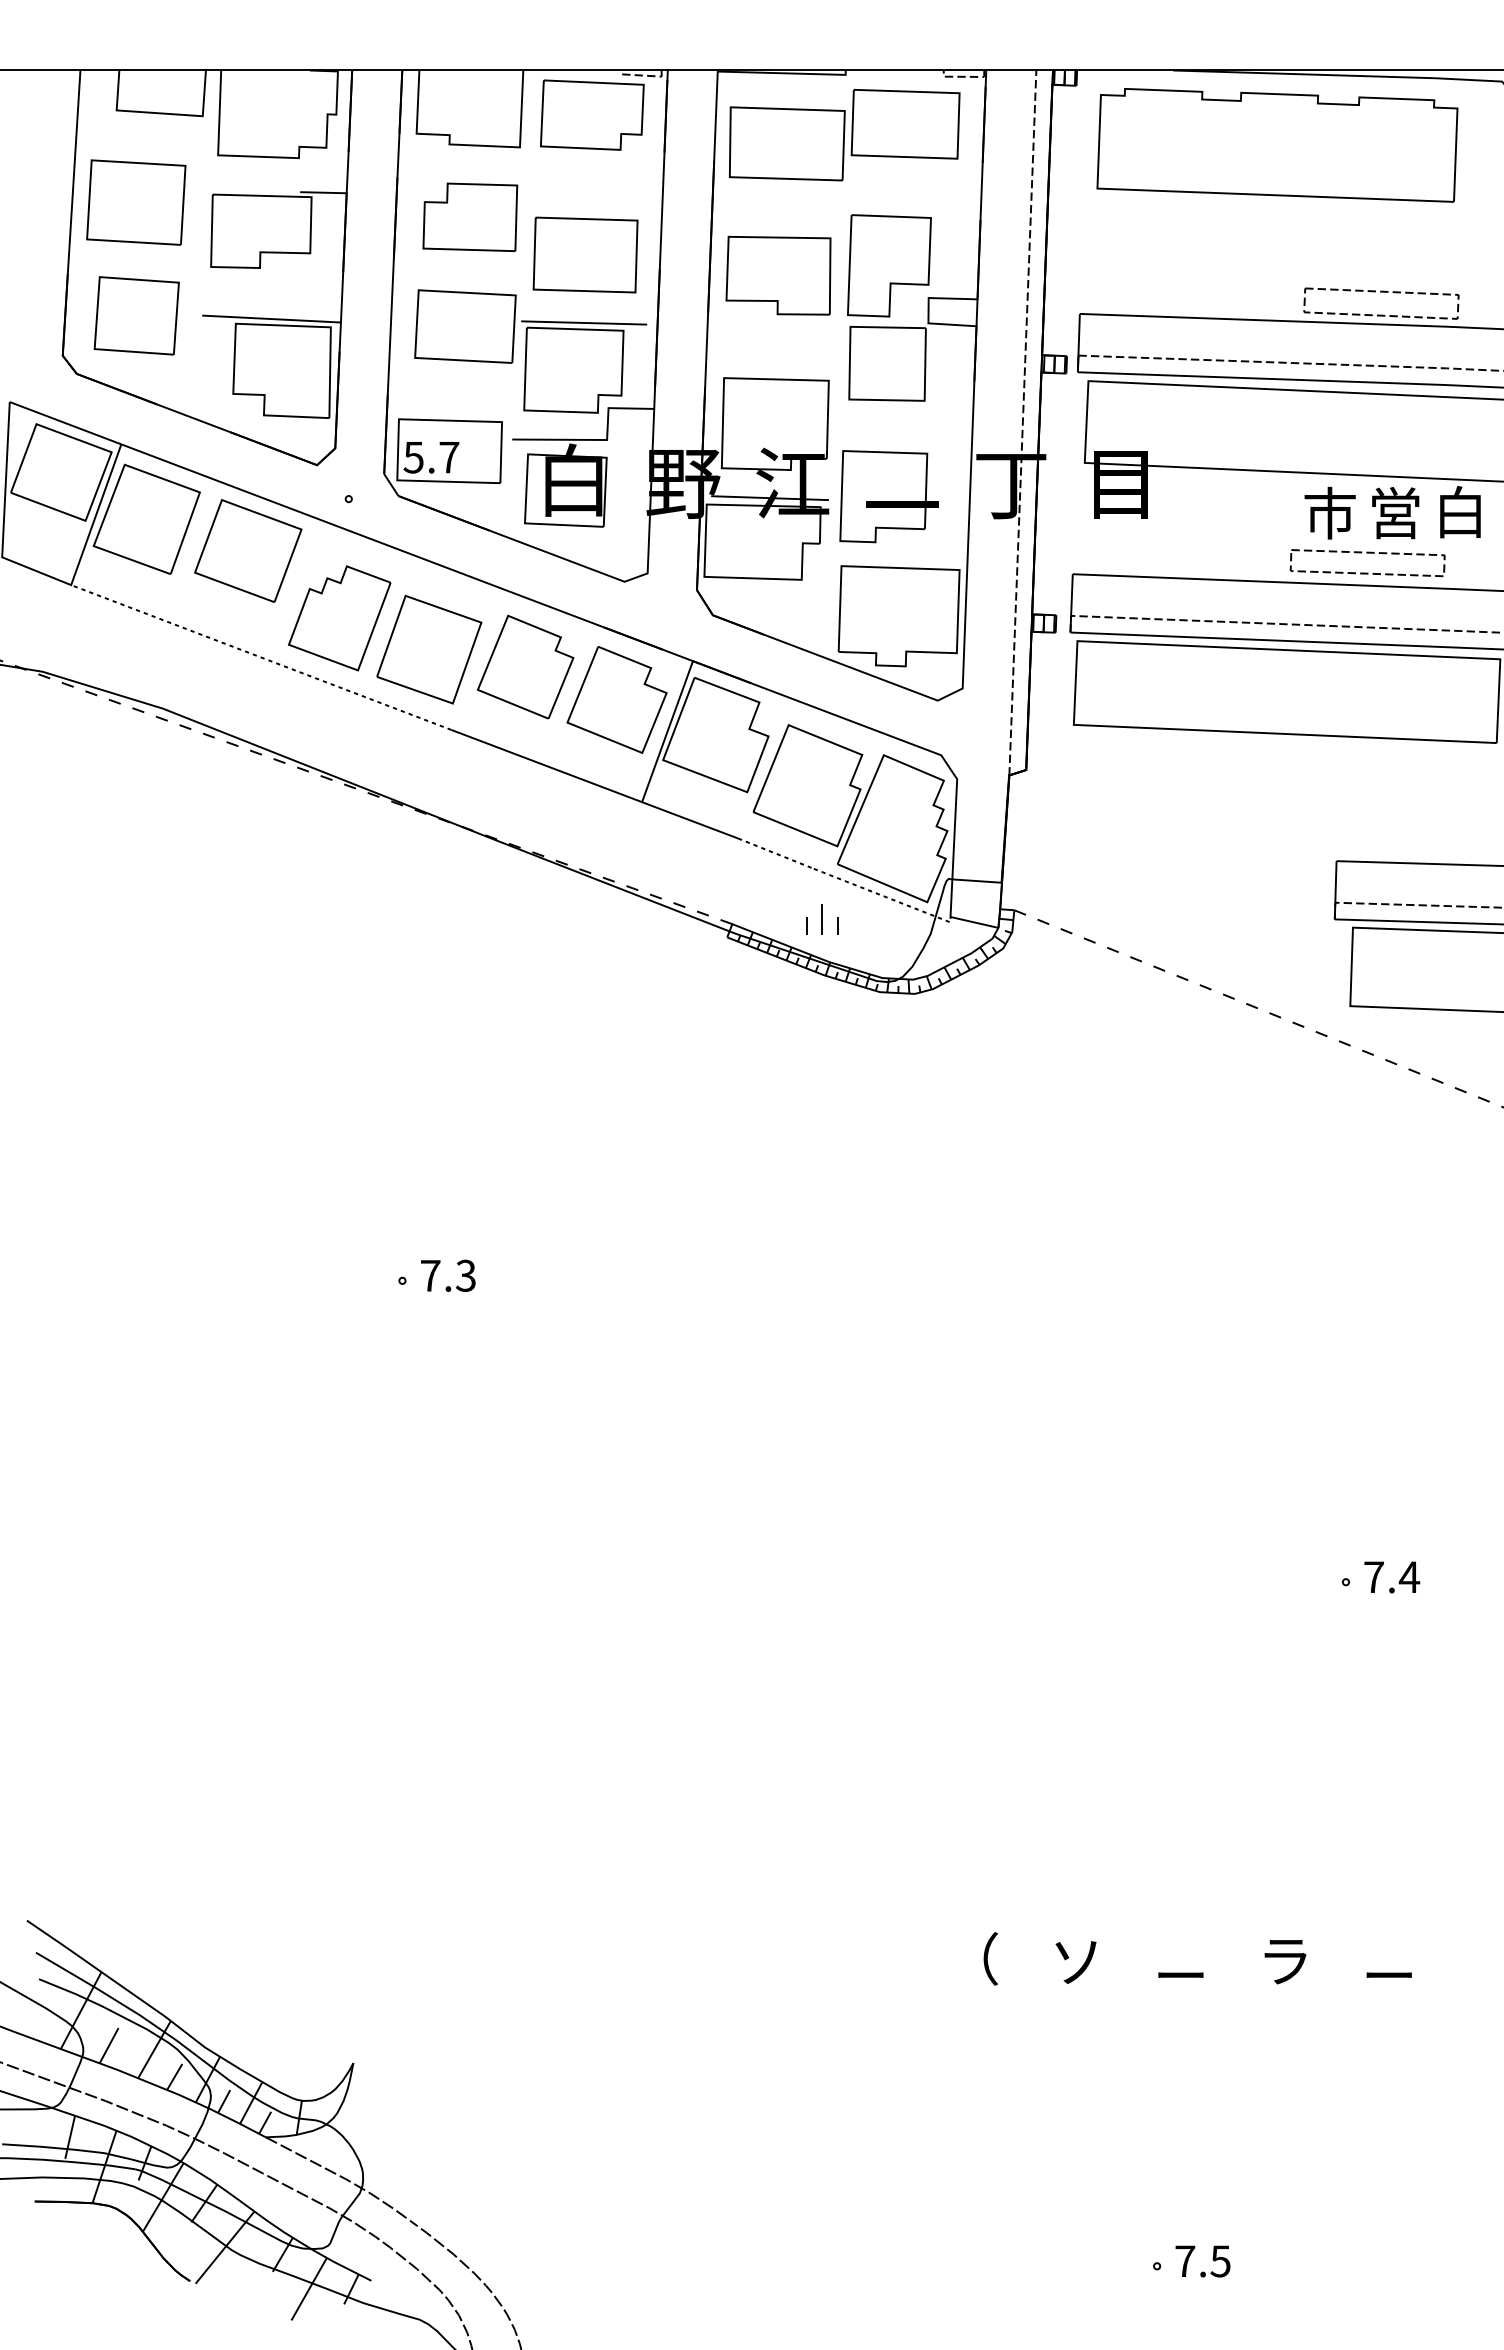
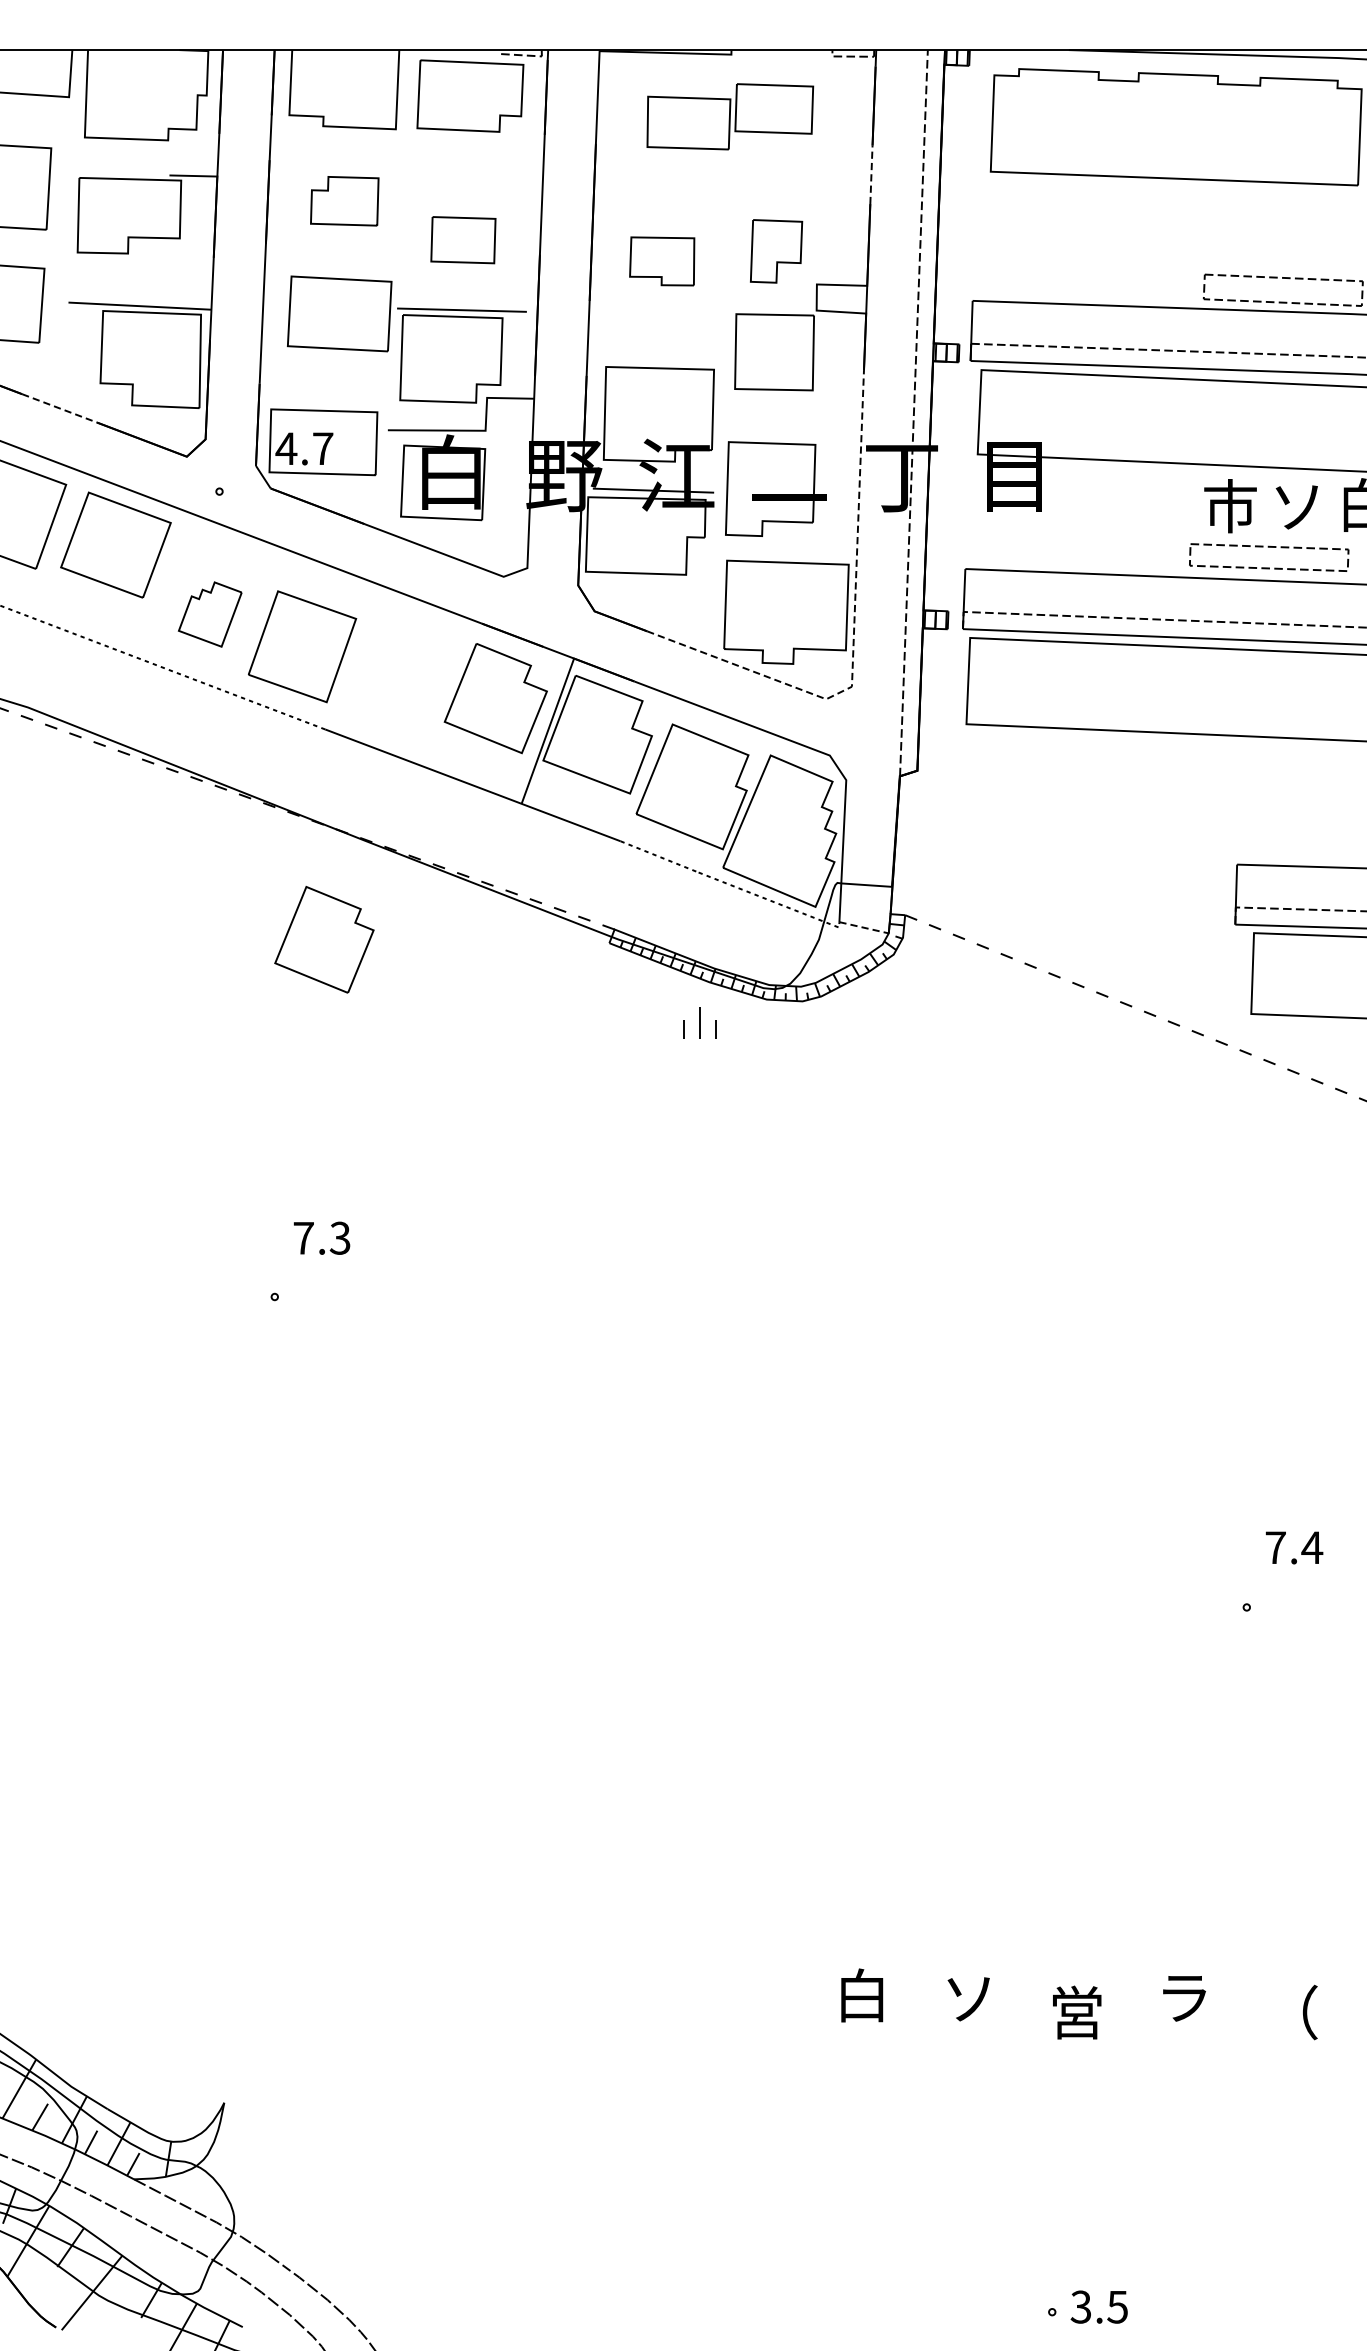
part: (844, 135) -> (730, 117), size x0.7
line: (981, 191) -> (871, 174), solid -> dashed
part: (470, 216) -> (344, 200), size x0.7
part: (585, 254) -> (463, 239), size x0.6
part: (889, 265) -> (776, 250), size x0.6
part: (778, 275) -> (662, 261), size x0.6
line: (193, 418) -> (59, 408), solid -> dashed
text: (413, 457) -> (286, 448), 5.7 -> 4.7
text: (1395, 512) -> (1297, 505), 営 -> ソ
part: (339, 618) -> (209, 614), size x0.6
line: (964, 642) -> (853, 639), solid -> dashed
part: (525, 666) -> (324, 939), moved
part: (822, 919) -> (700, 1022), moved
line: (974, 922) -> (864, 927), solid -> dashed
text: (448, 1275) -> (322, 1237), moved
text: (1392, 1577) -> (1294, 1547), moved
text: (975, 1958) -> (865, 1995), （ -> 白
text: (1180, 1975) -> (1076, 2012), ー -> 営
text: (1390, 1975) -> (1292, 2012), ー -> （
text: (1185, 2261) -> (1081, 2307), 7.5 -> 3.5

